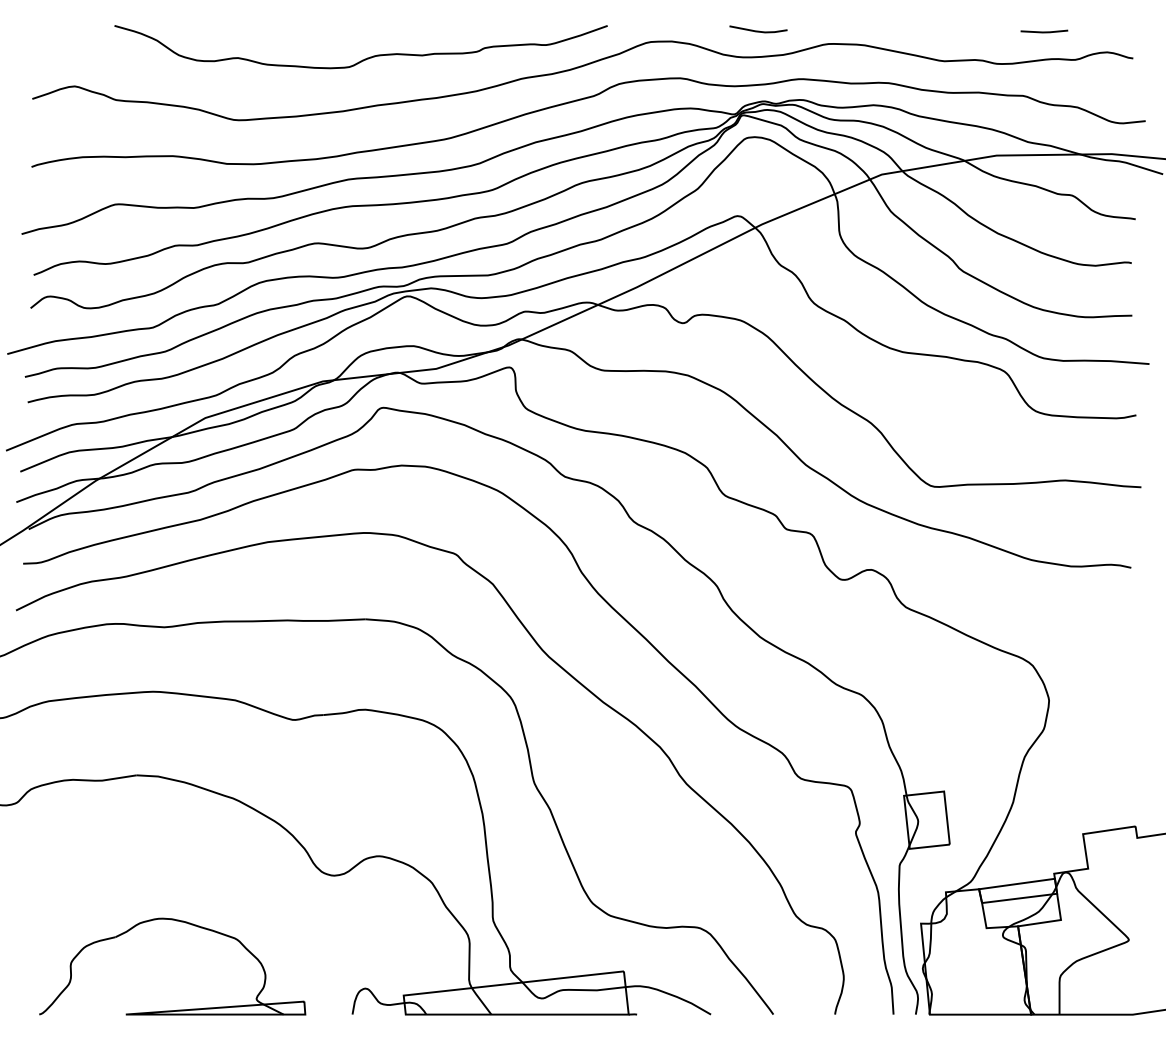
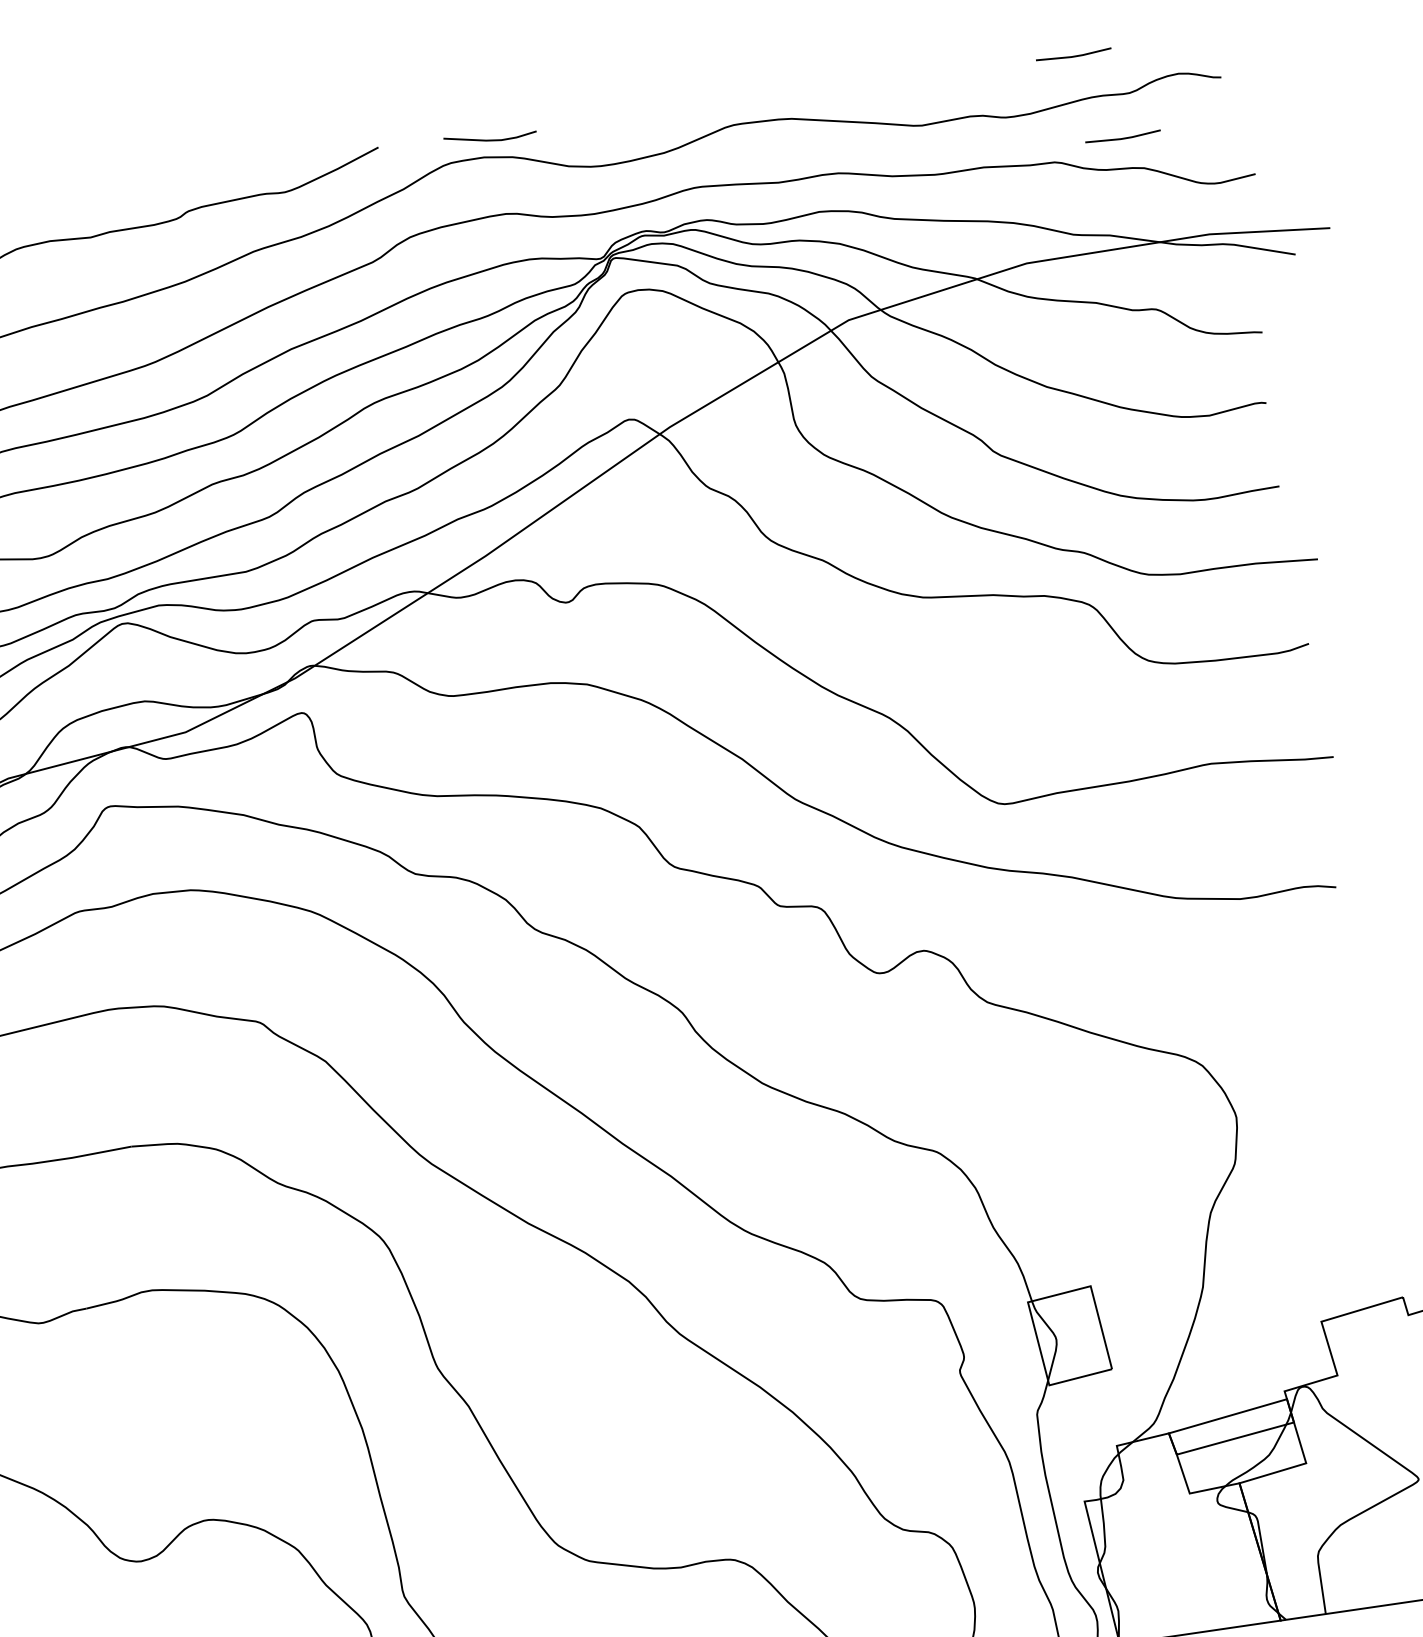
line: (758, 30) -> (490, 138), moved
line: (1067, 86) -> (1123, 137), added

